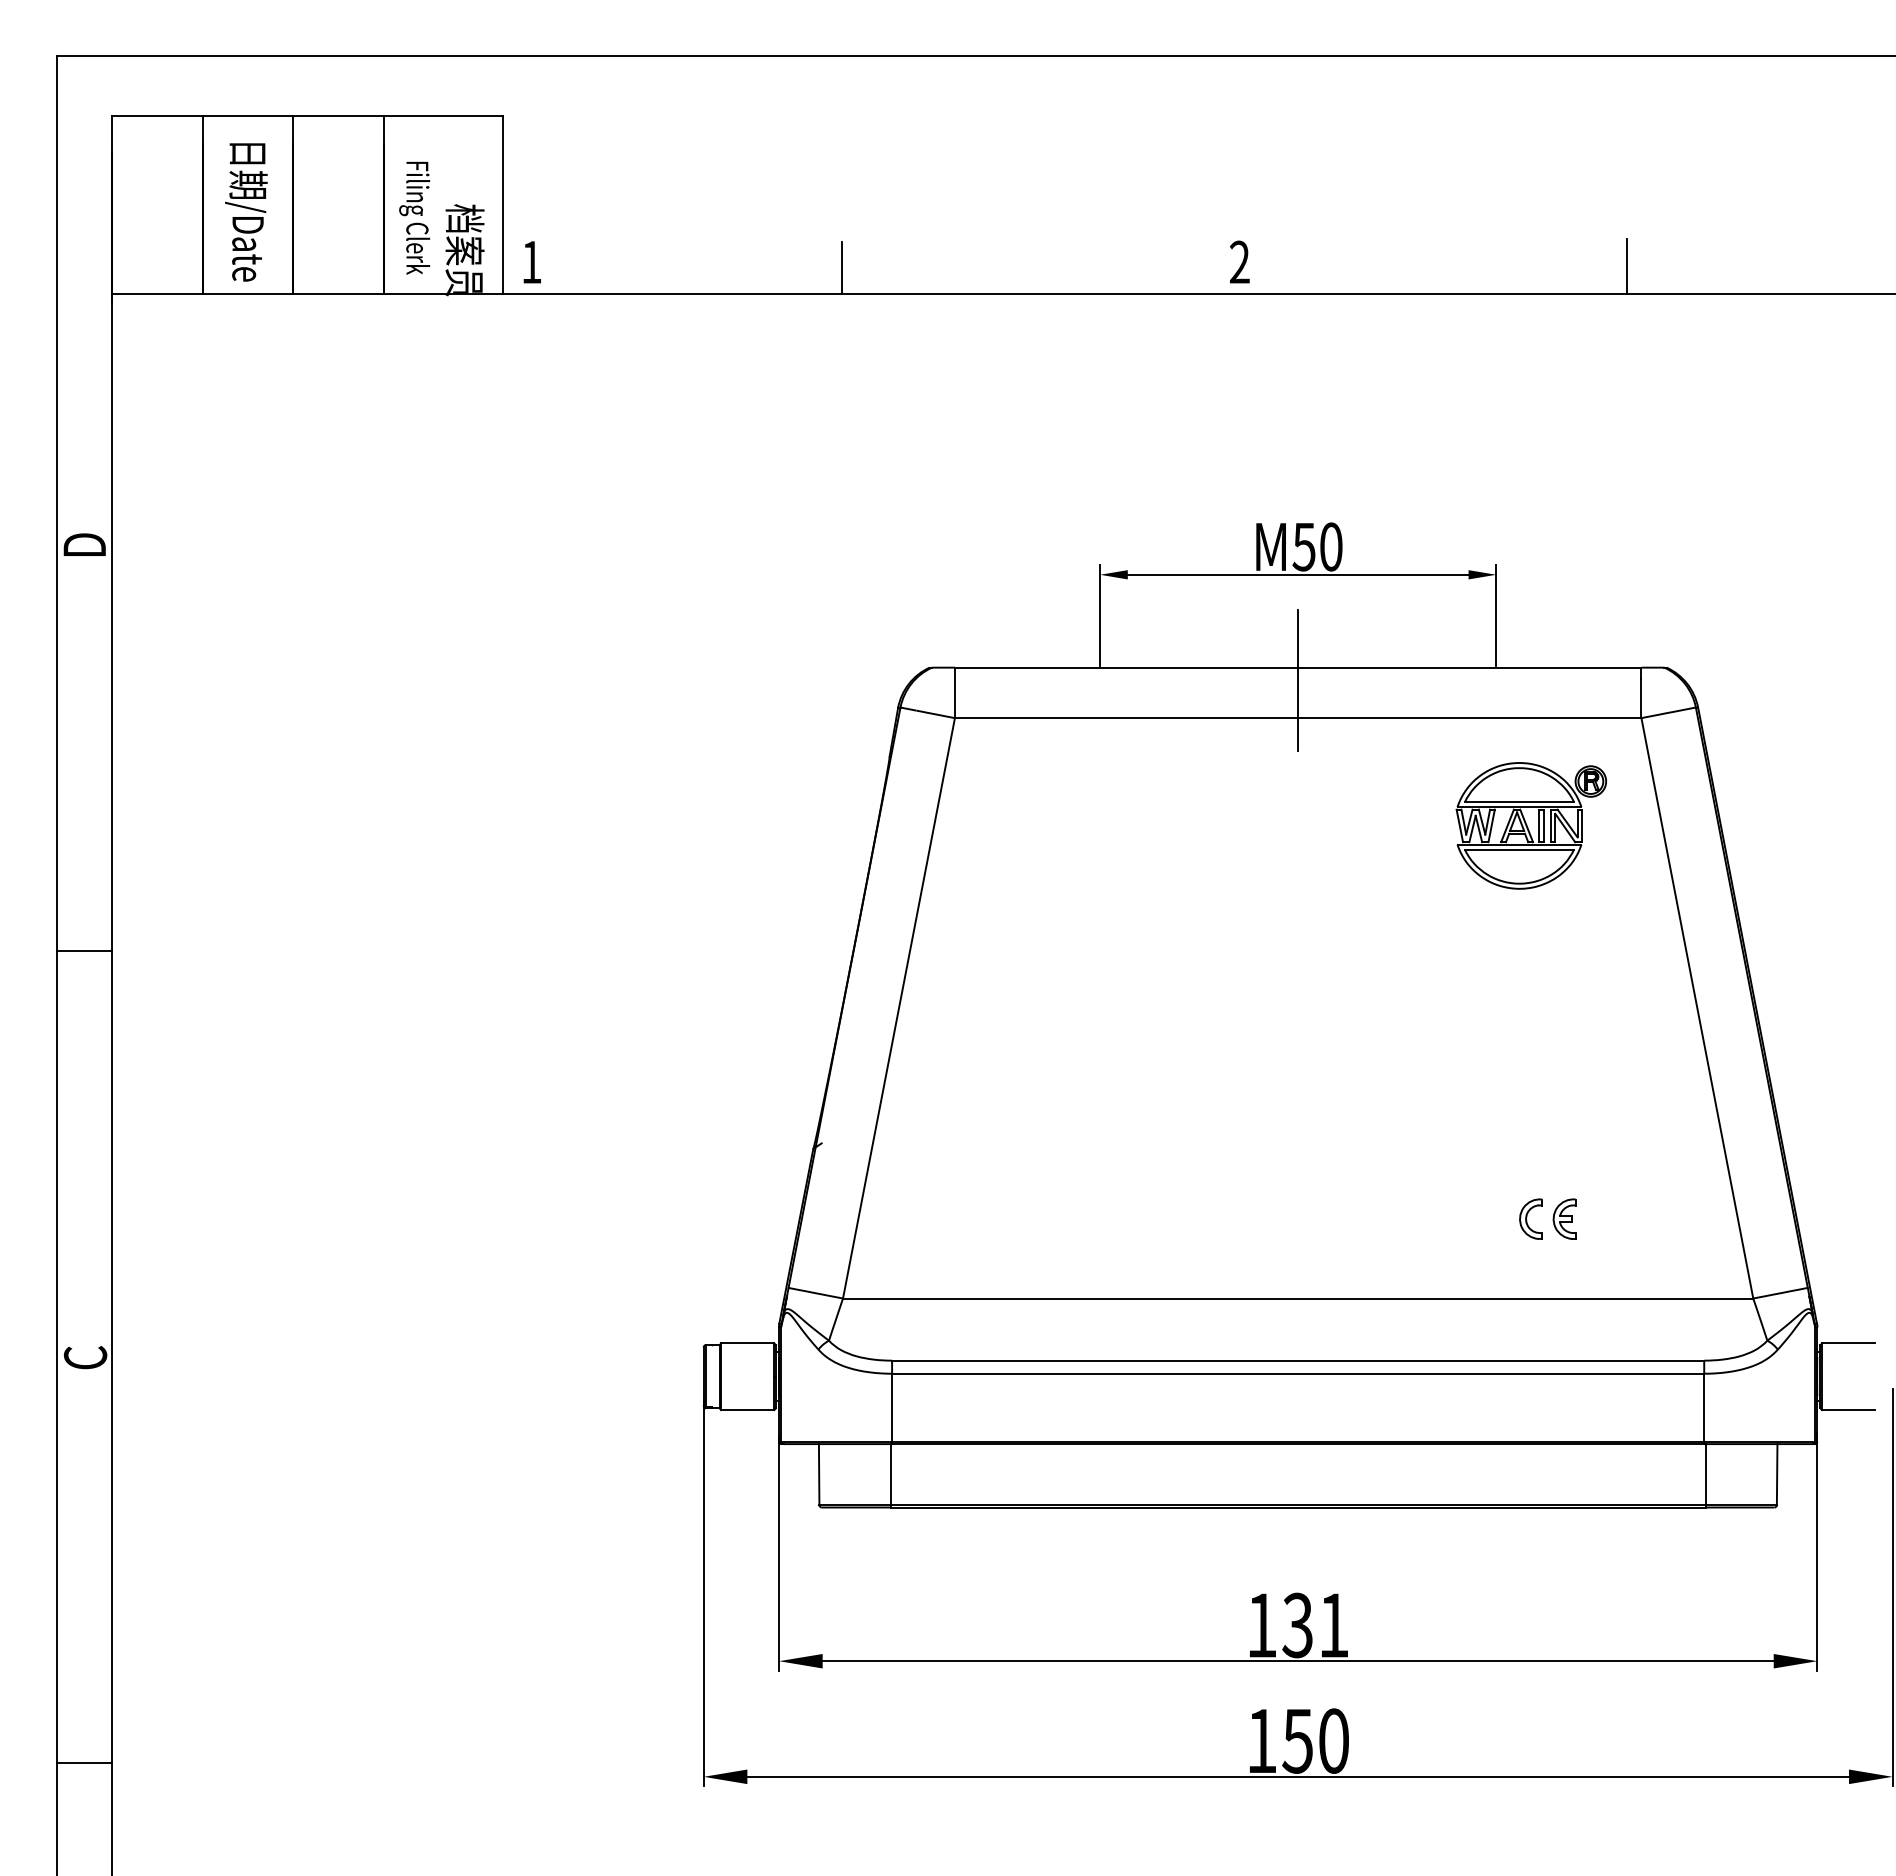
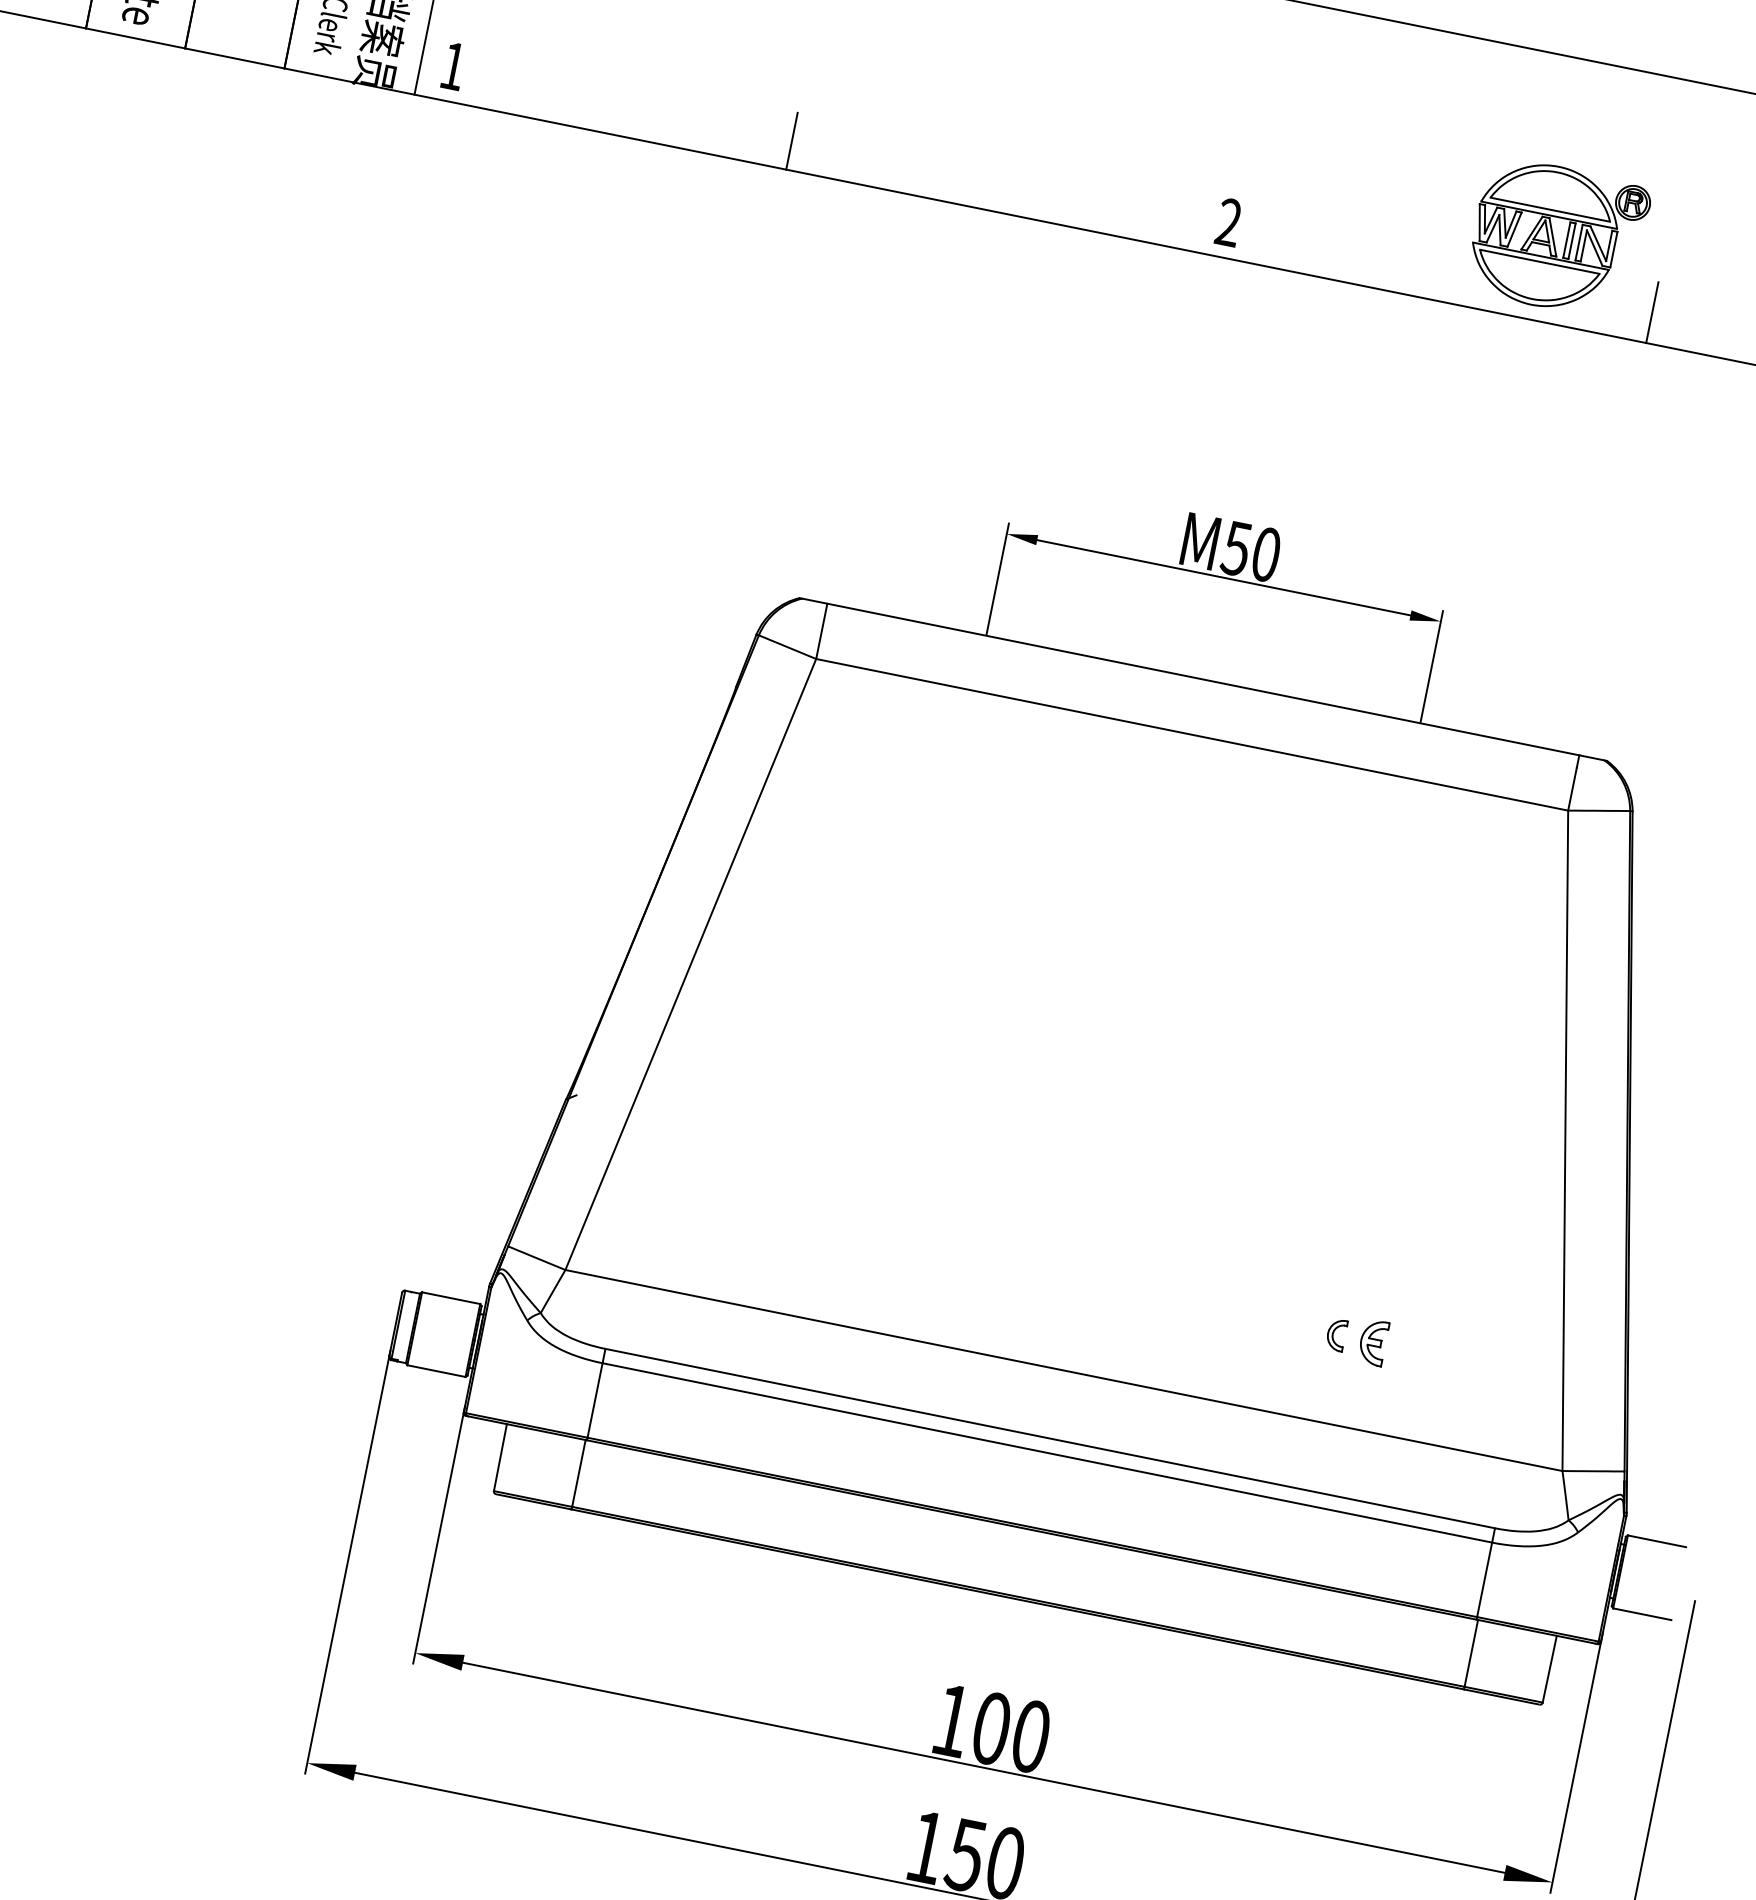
line: (1298, 680) -> (1200, 693), removed
part: (1531, 825) -> (1558, 237), moved
part: (1530, 1218) -> (1336, 1334), size x0.7
text: (1315, 1625) -> (1010, 1732), 131 -> 100

